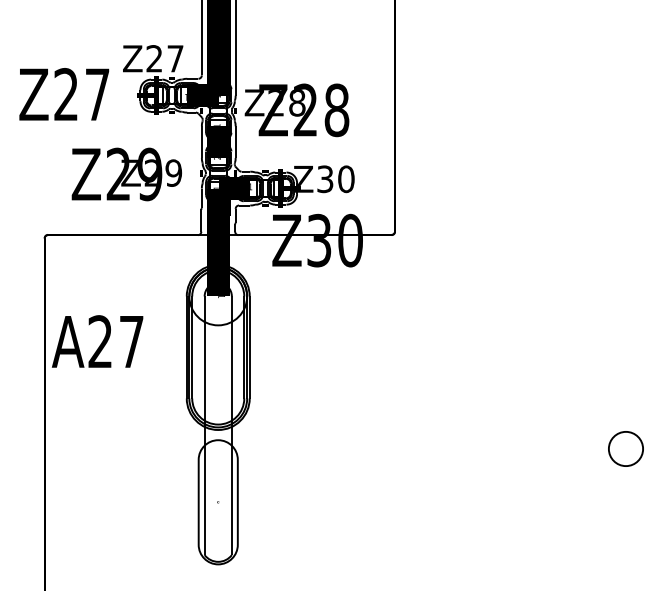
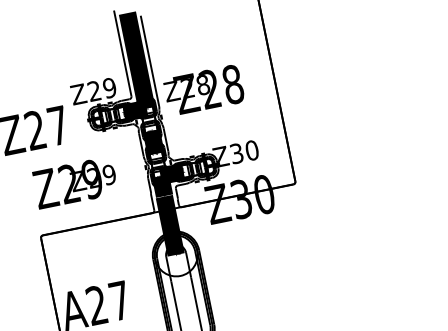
text: (175, 58) -> (109, 87), Z27 -> Z29
text: (296, 110) -> (203, 90), moved
text: (126, 174) -> (75, 182), moved

